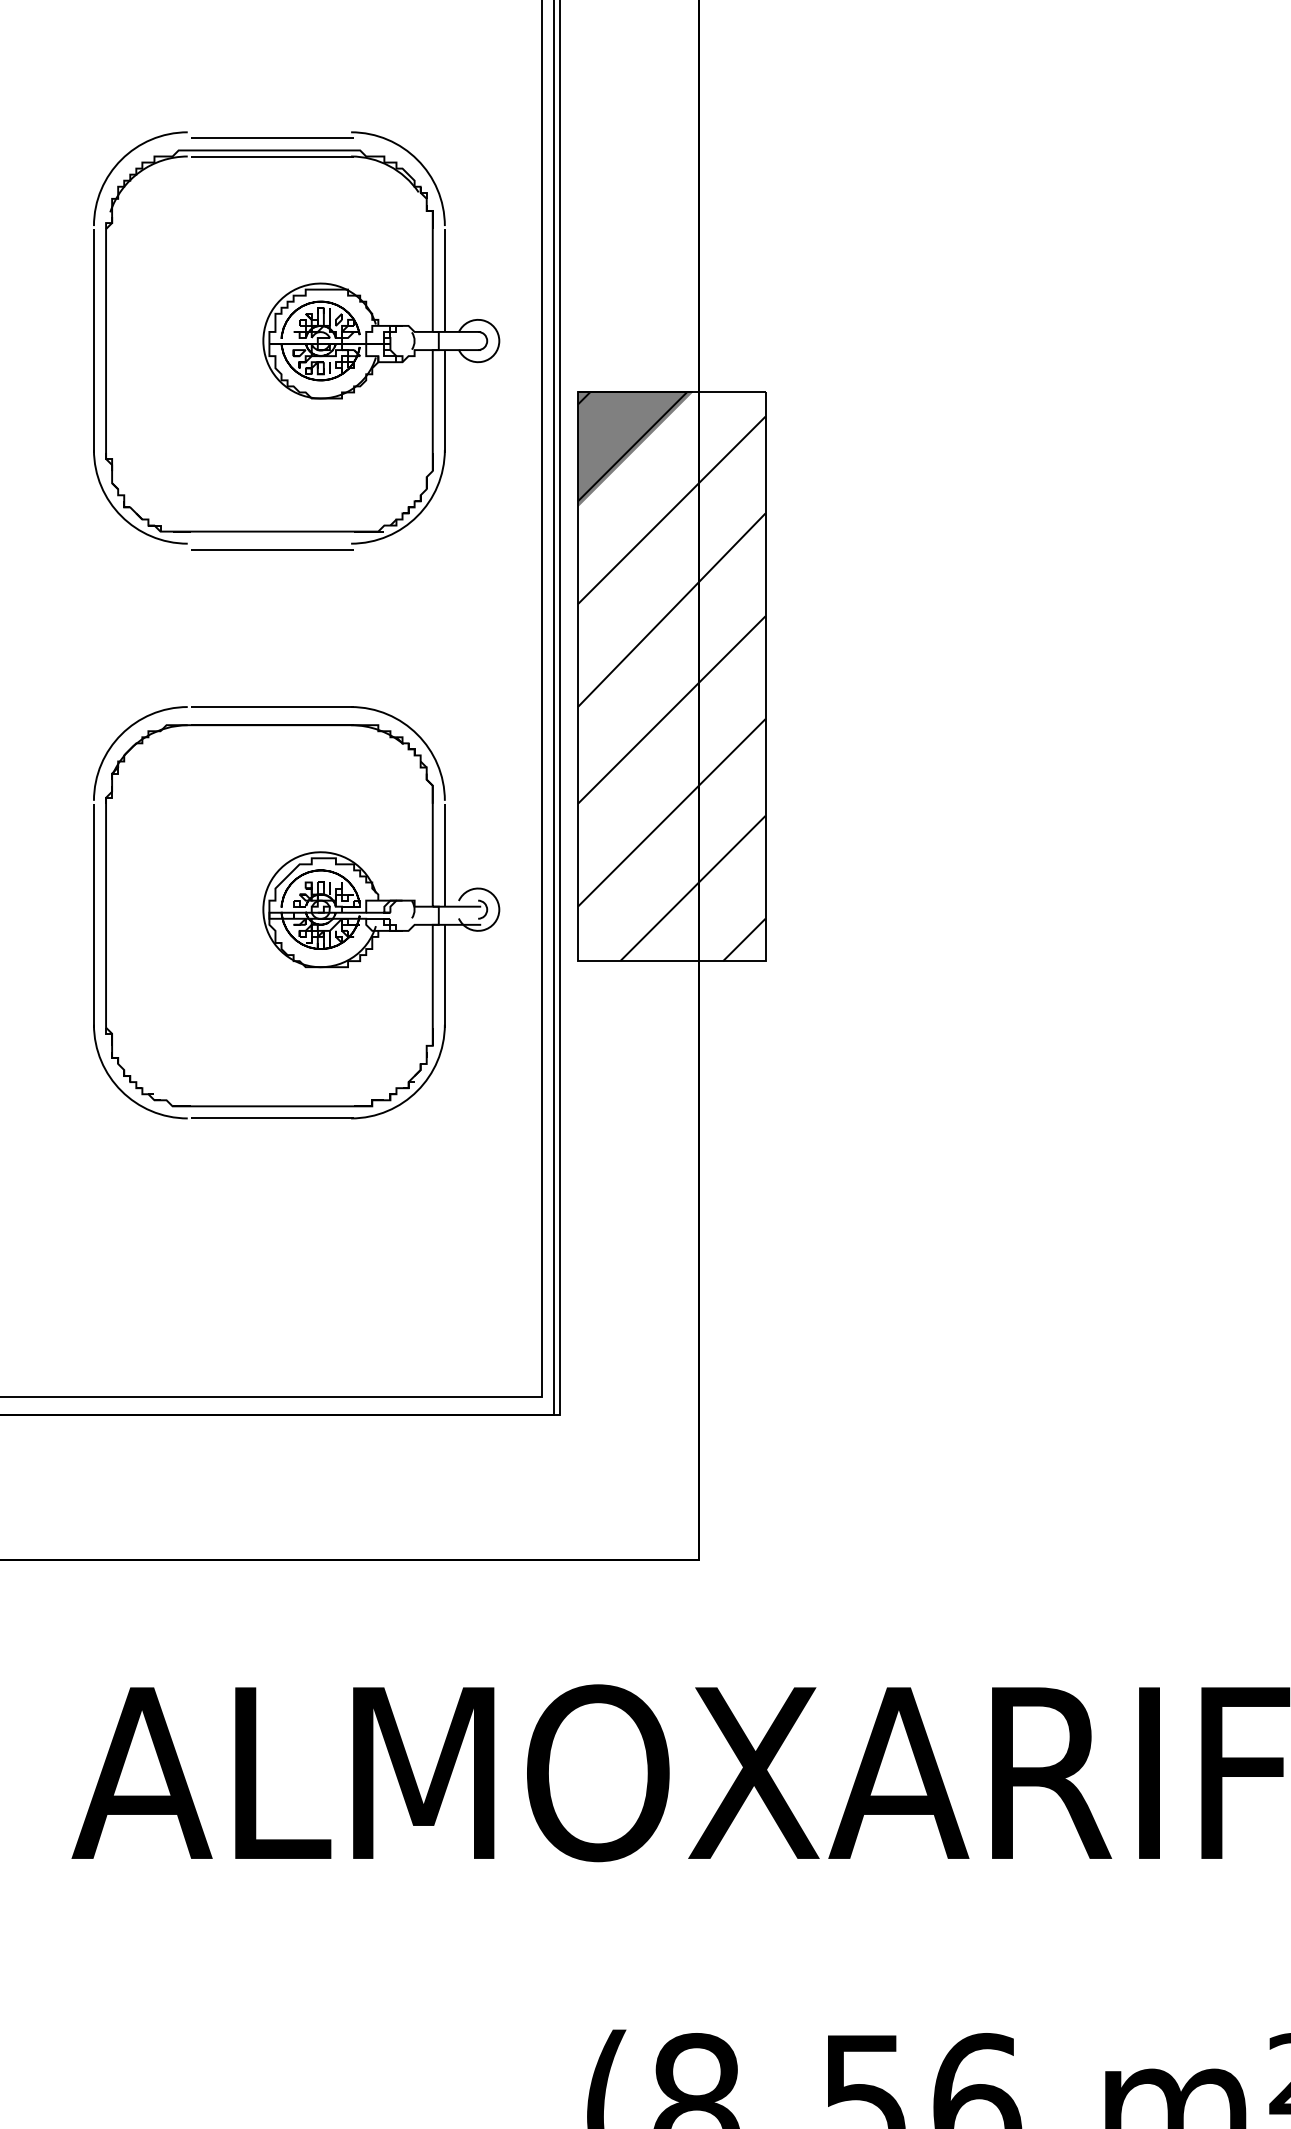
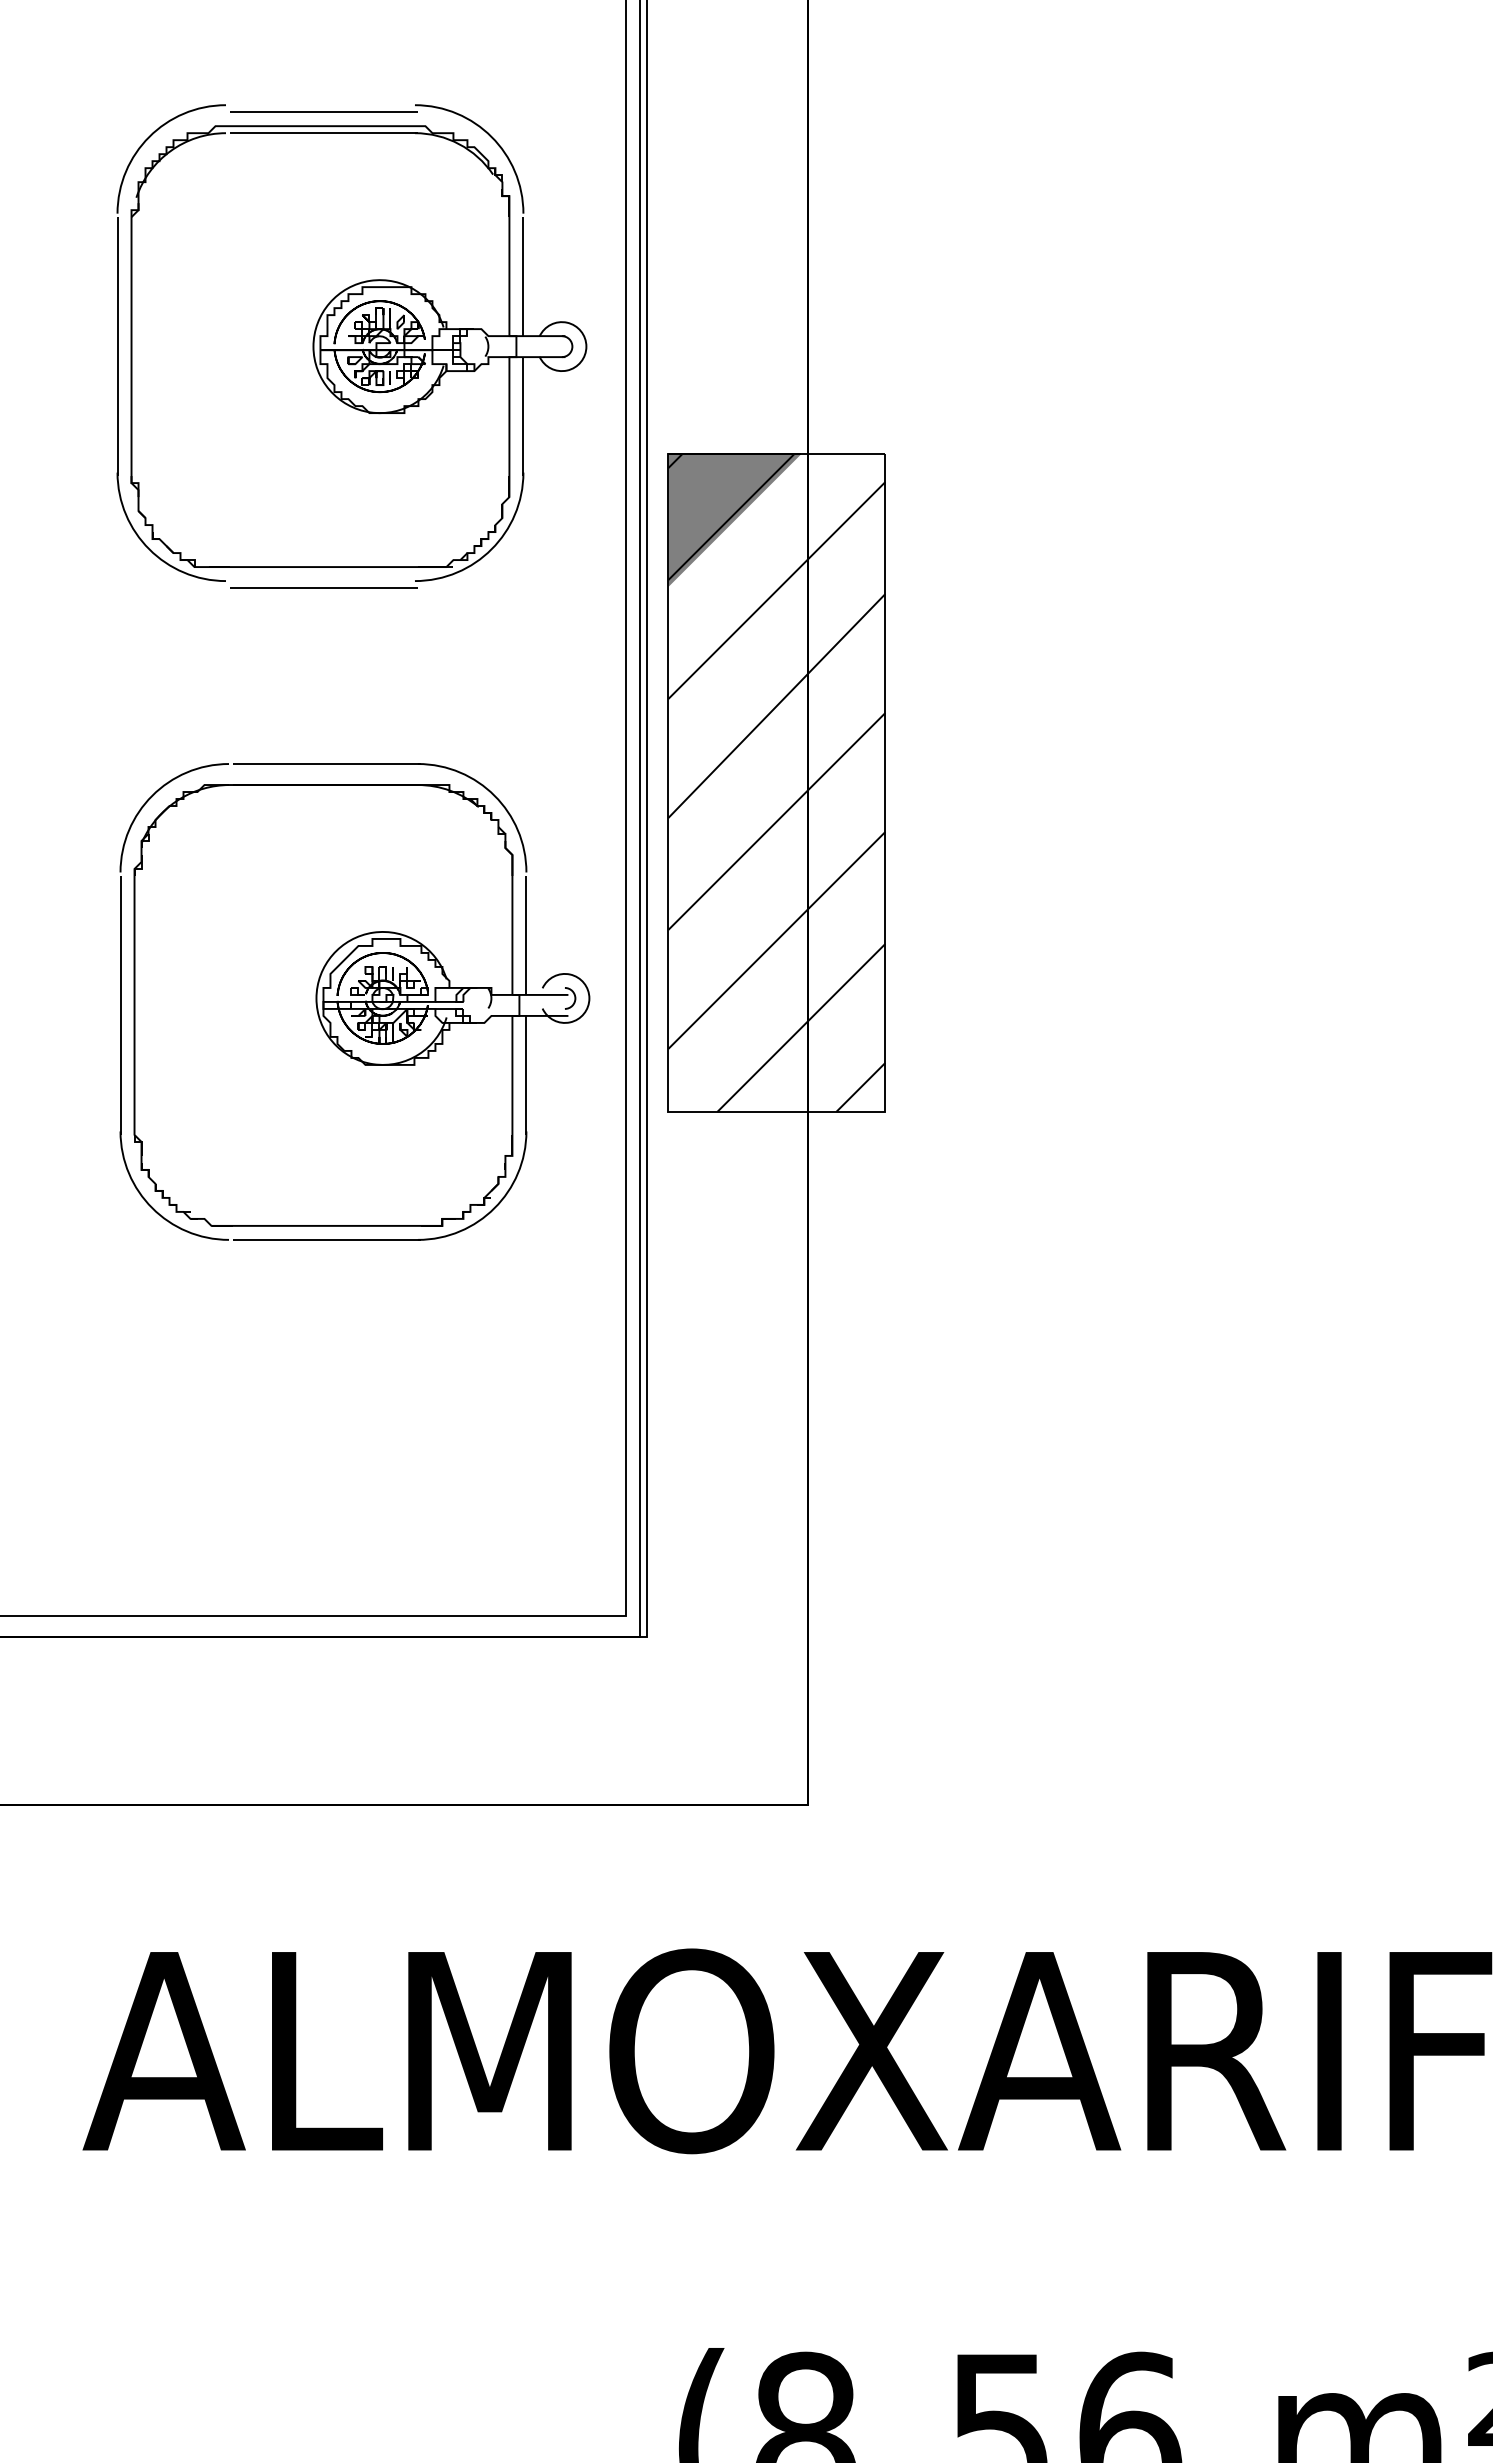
part: (296, 340) -> (351, 346), moved
part: (296, 912) -> (354, 1001), moved

